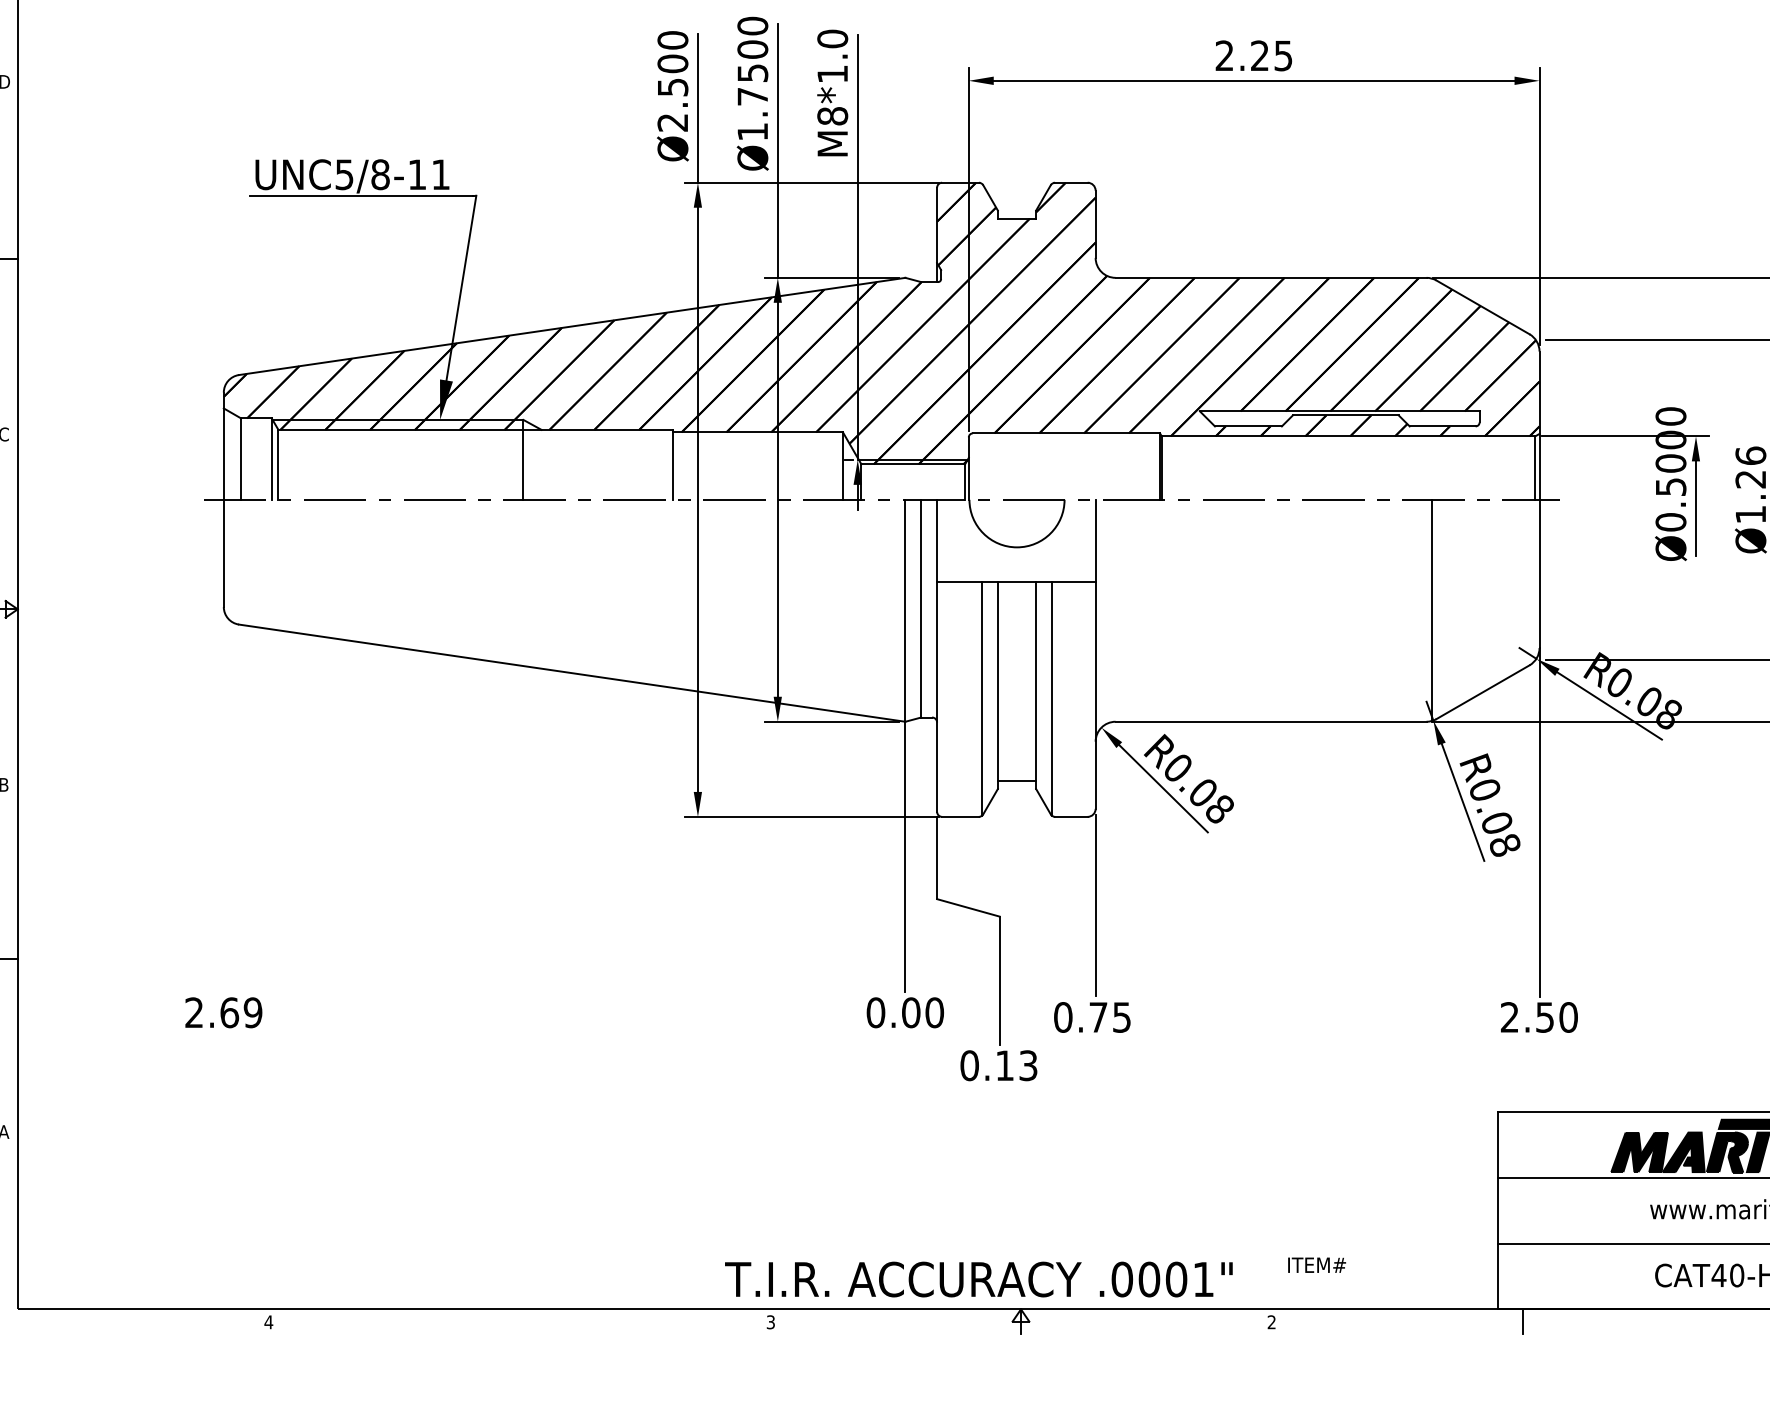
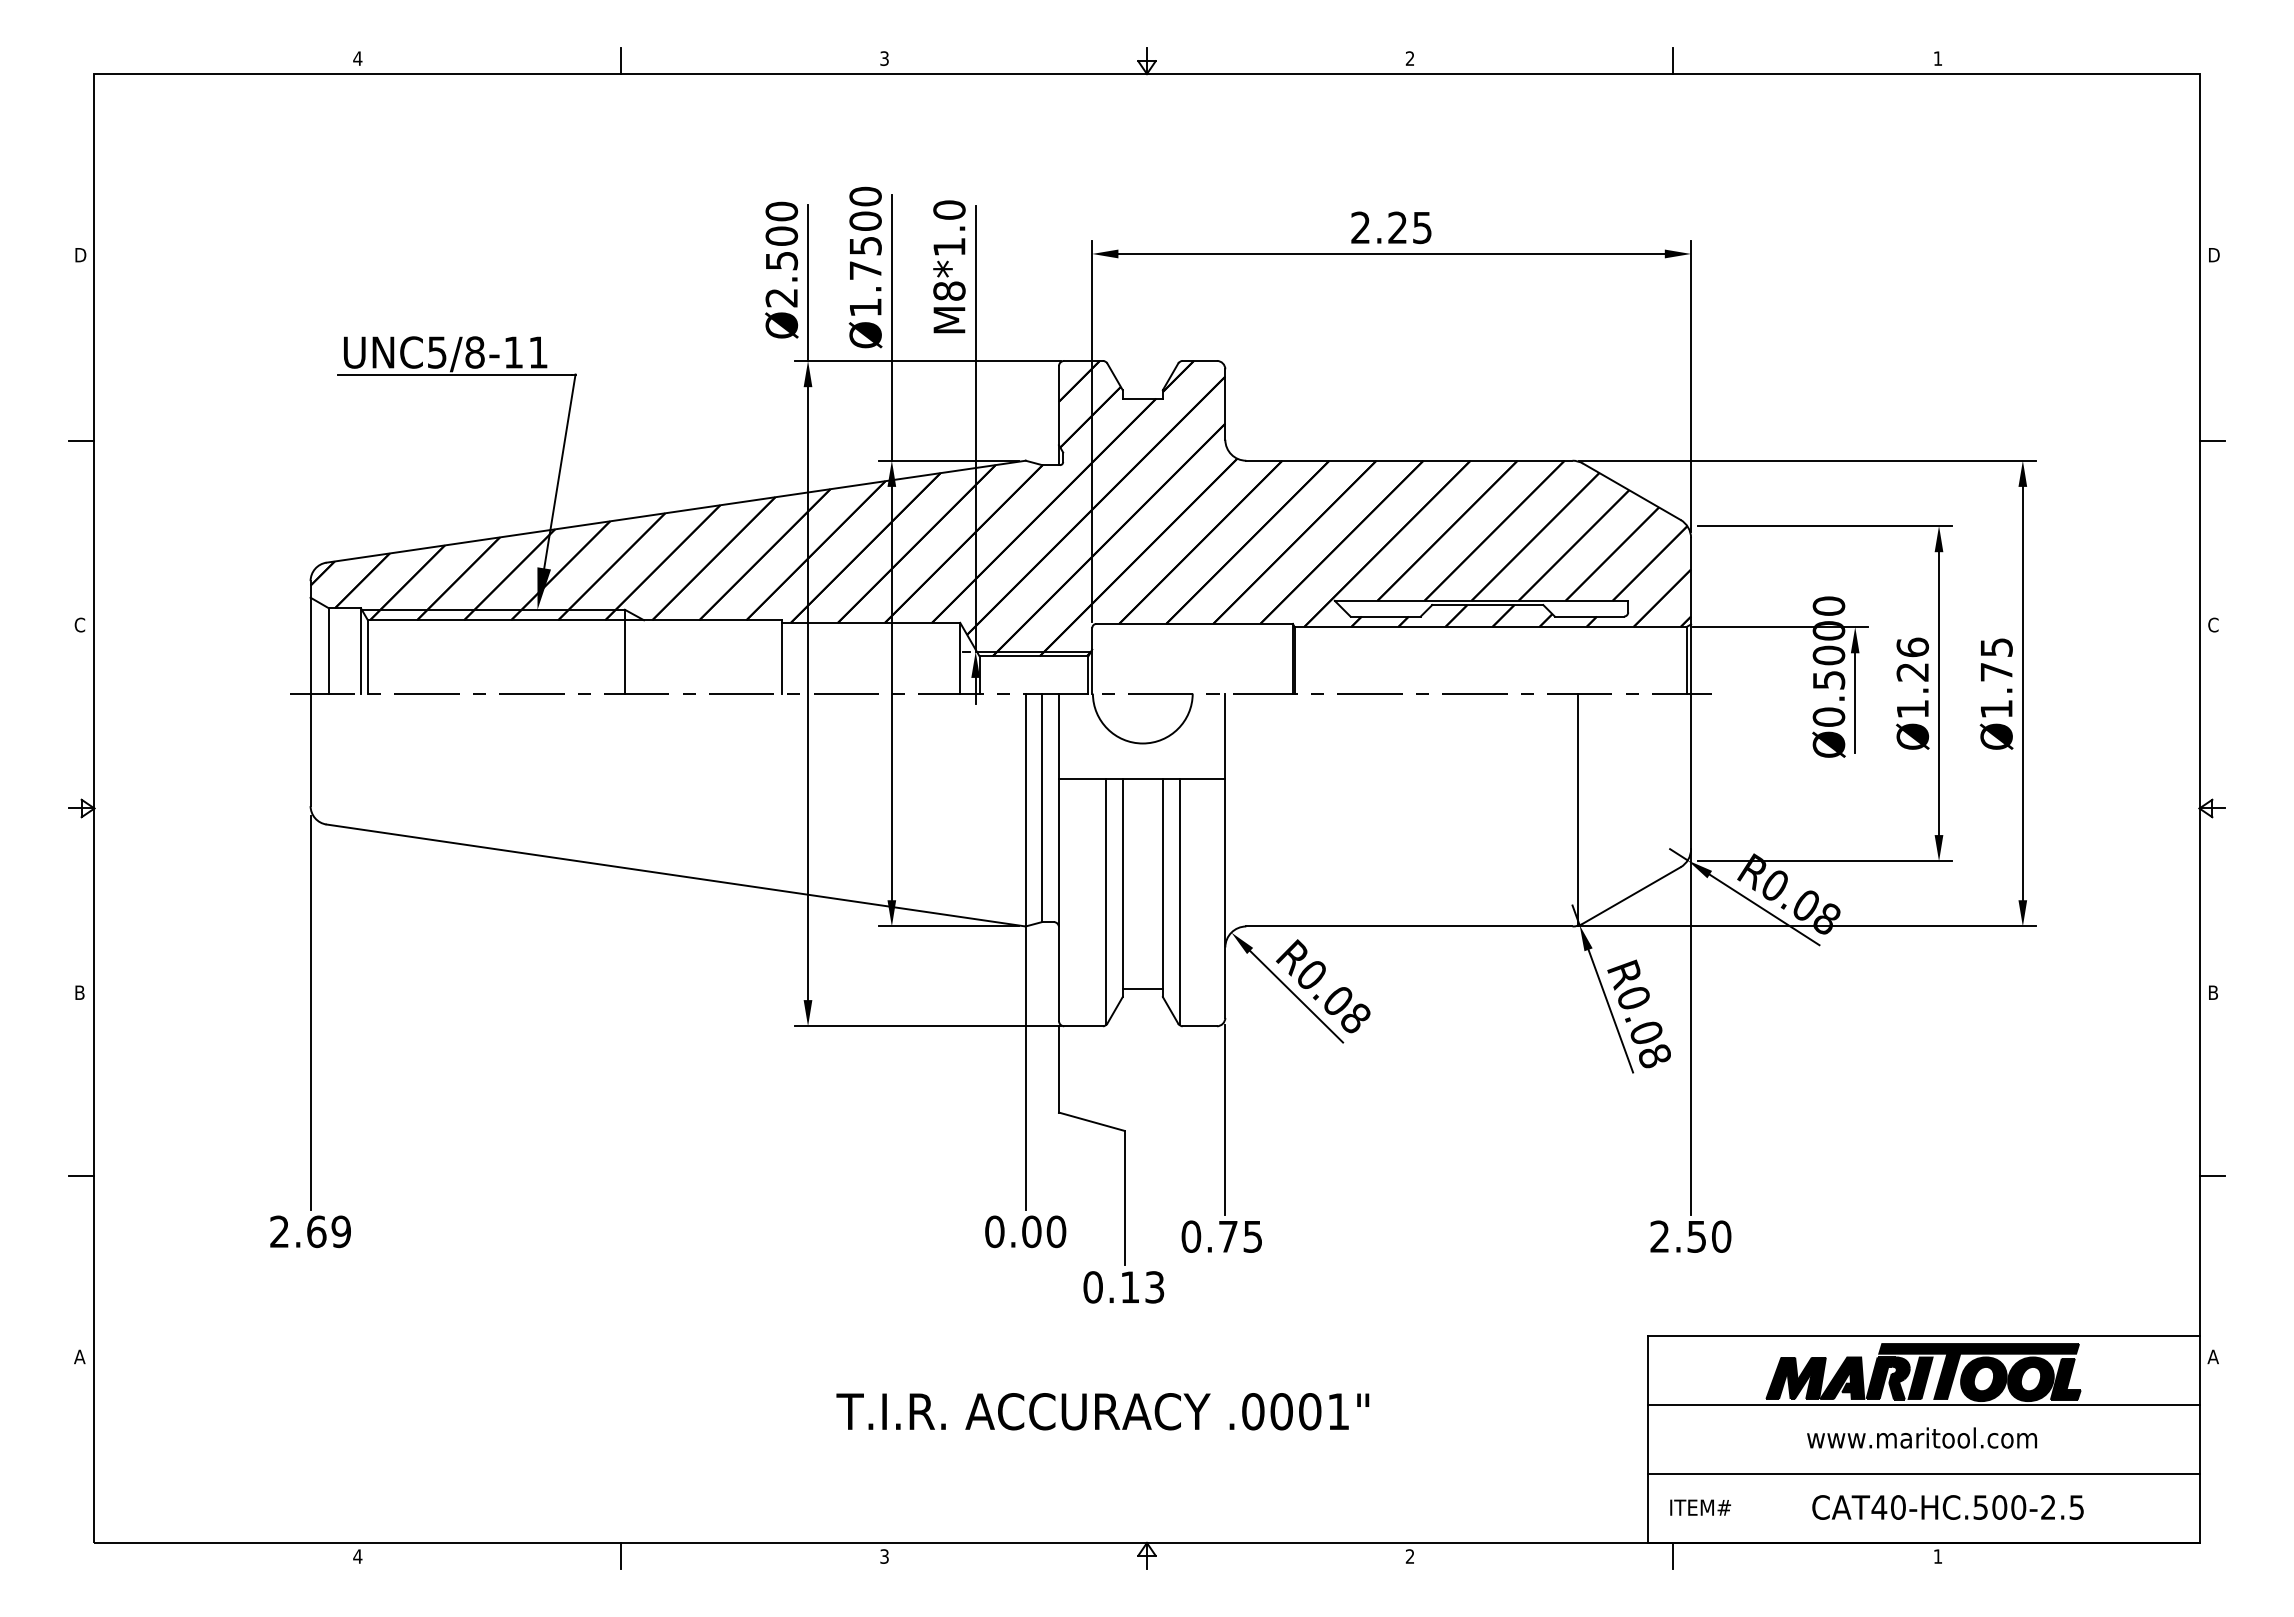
line: (223, 804) -> (310, 1013), added
text: (1316, 1265) -> (1700, 1507), moved
text: (978, 1279) -> (1102, 1411), moved
line: (519, 1321) -> (620, 1555), added

